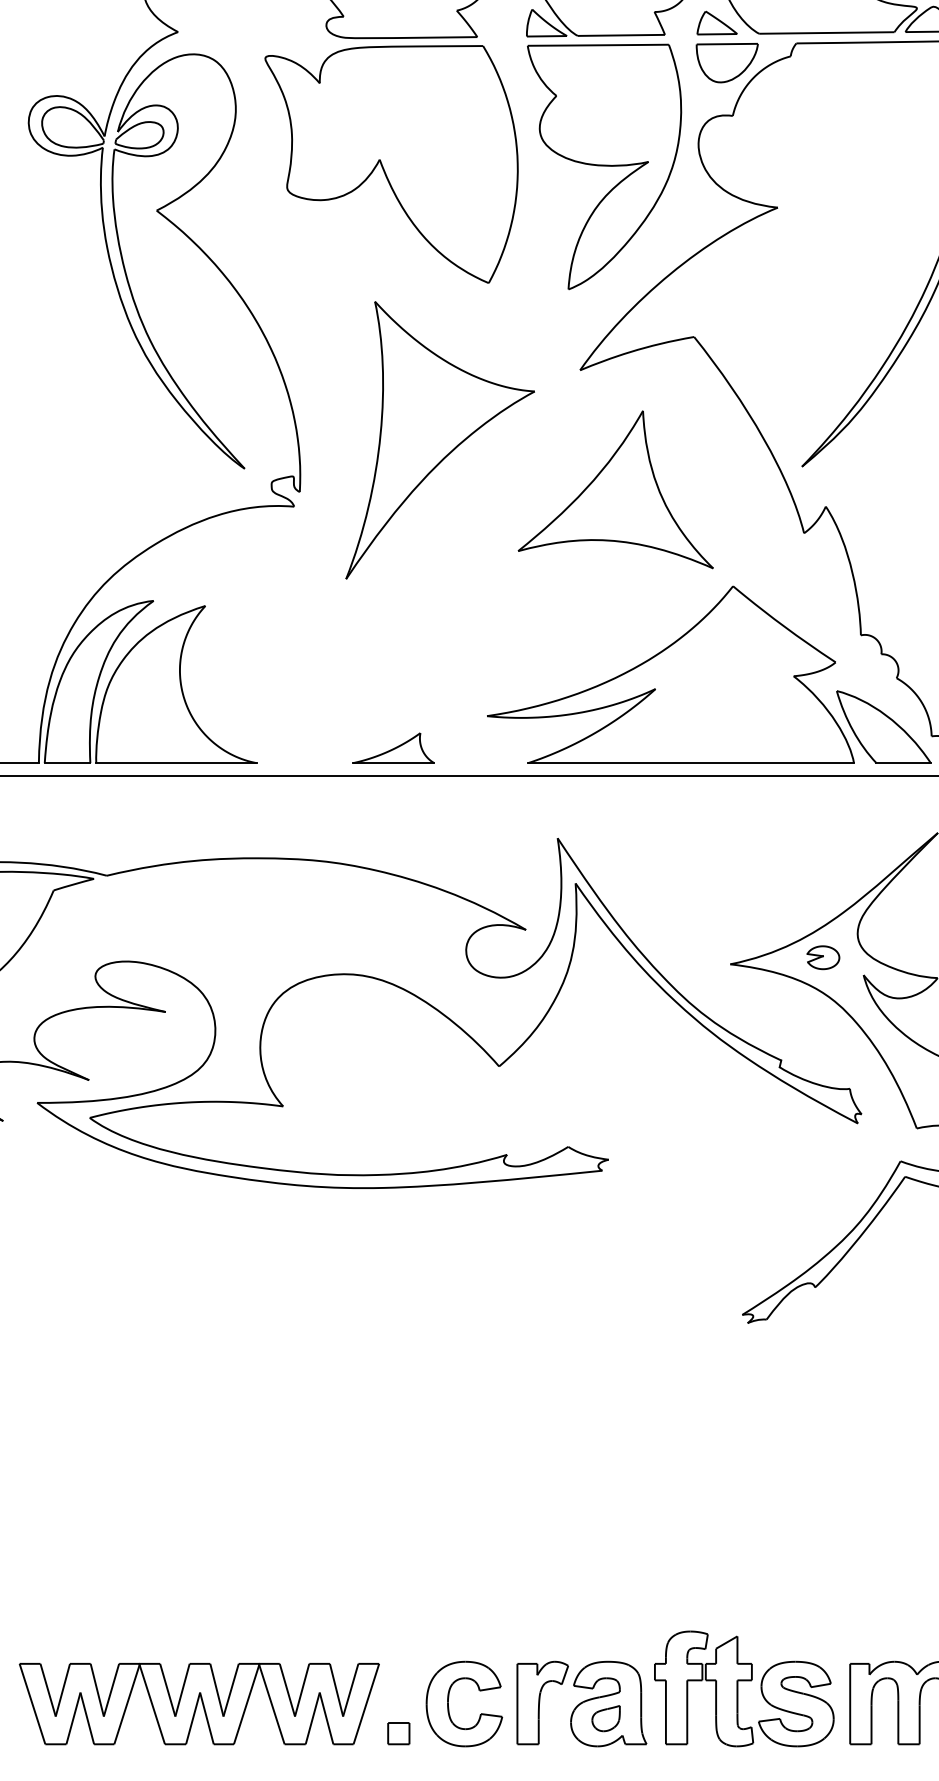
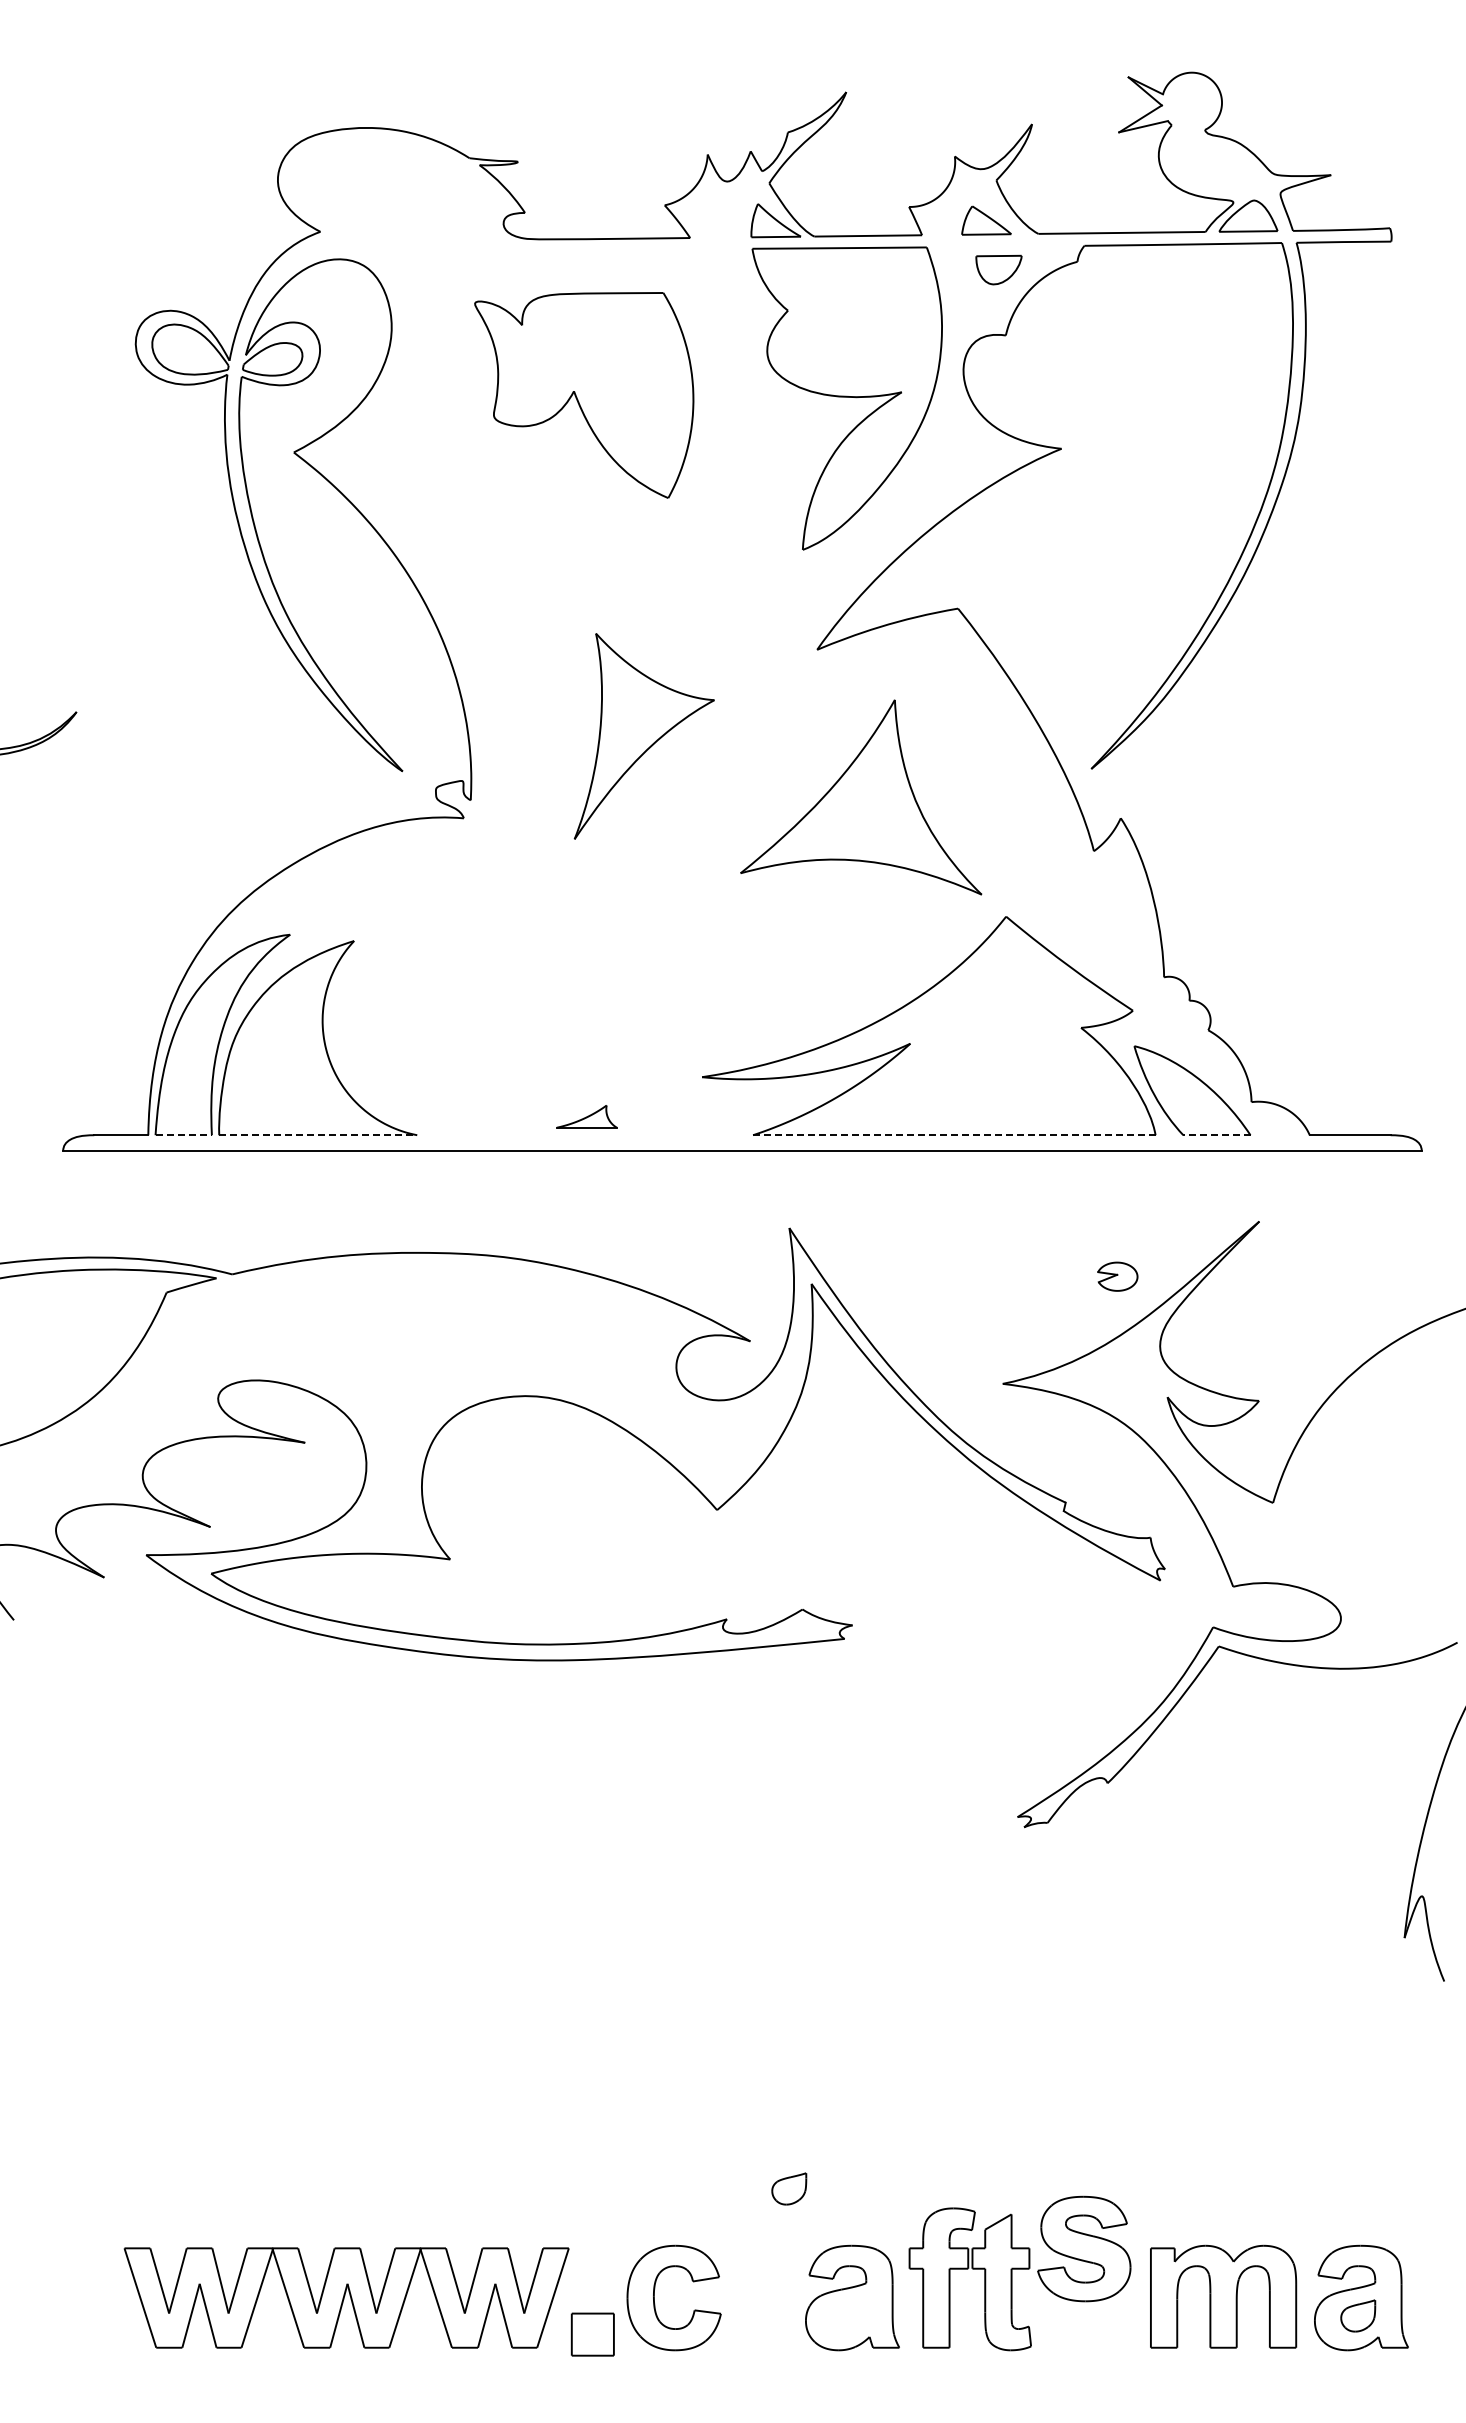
part: (726, 62) -> (998, 269), size x0.6
part: (391, 164) -> (584, 395), size x0.7
part: (440, 440) -> (644, 736), size x0.6
part: (393, 747) -> (586, 1116), size x0.6
line: (68, 763) -> (184, 1135), solid -> dashed
line: (176, 763) -> (318, 1135), solid -> dashed
line: (690, 763) -> (953, 1135), solid -> dashed
line: (903, 763) -> (1216, 1135), solid -> dashed
part: (823, 957) -> (1117, 1276), moved
part: (542, 1702) -> (770, 2296), removed
part: (796, 1703) -> (1084, 2248), moved
part: (606, 1718) -> (789, 2188), moved
part: (399, 1733) -> (593, 2334), size x1.6

